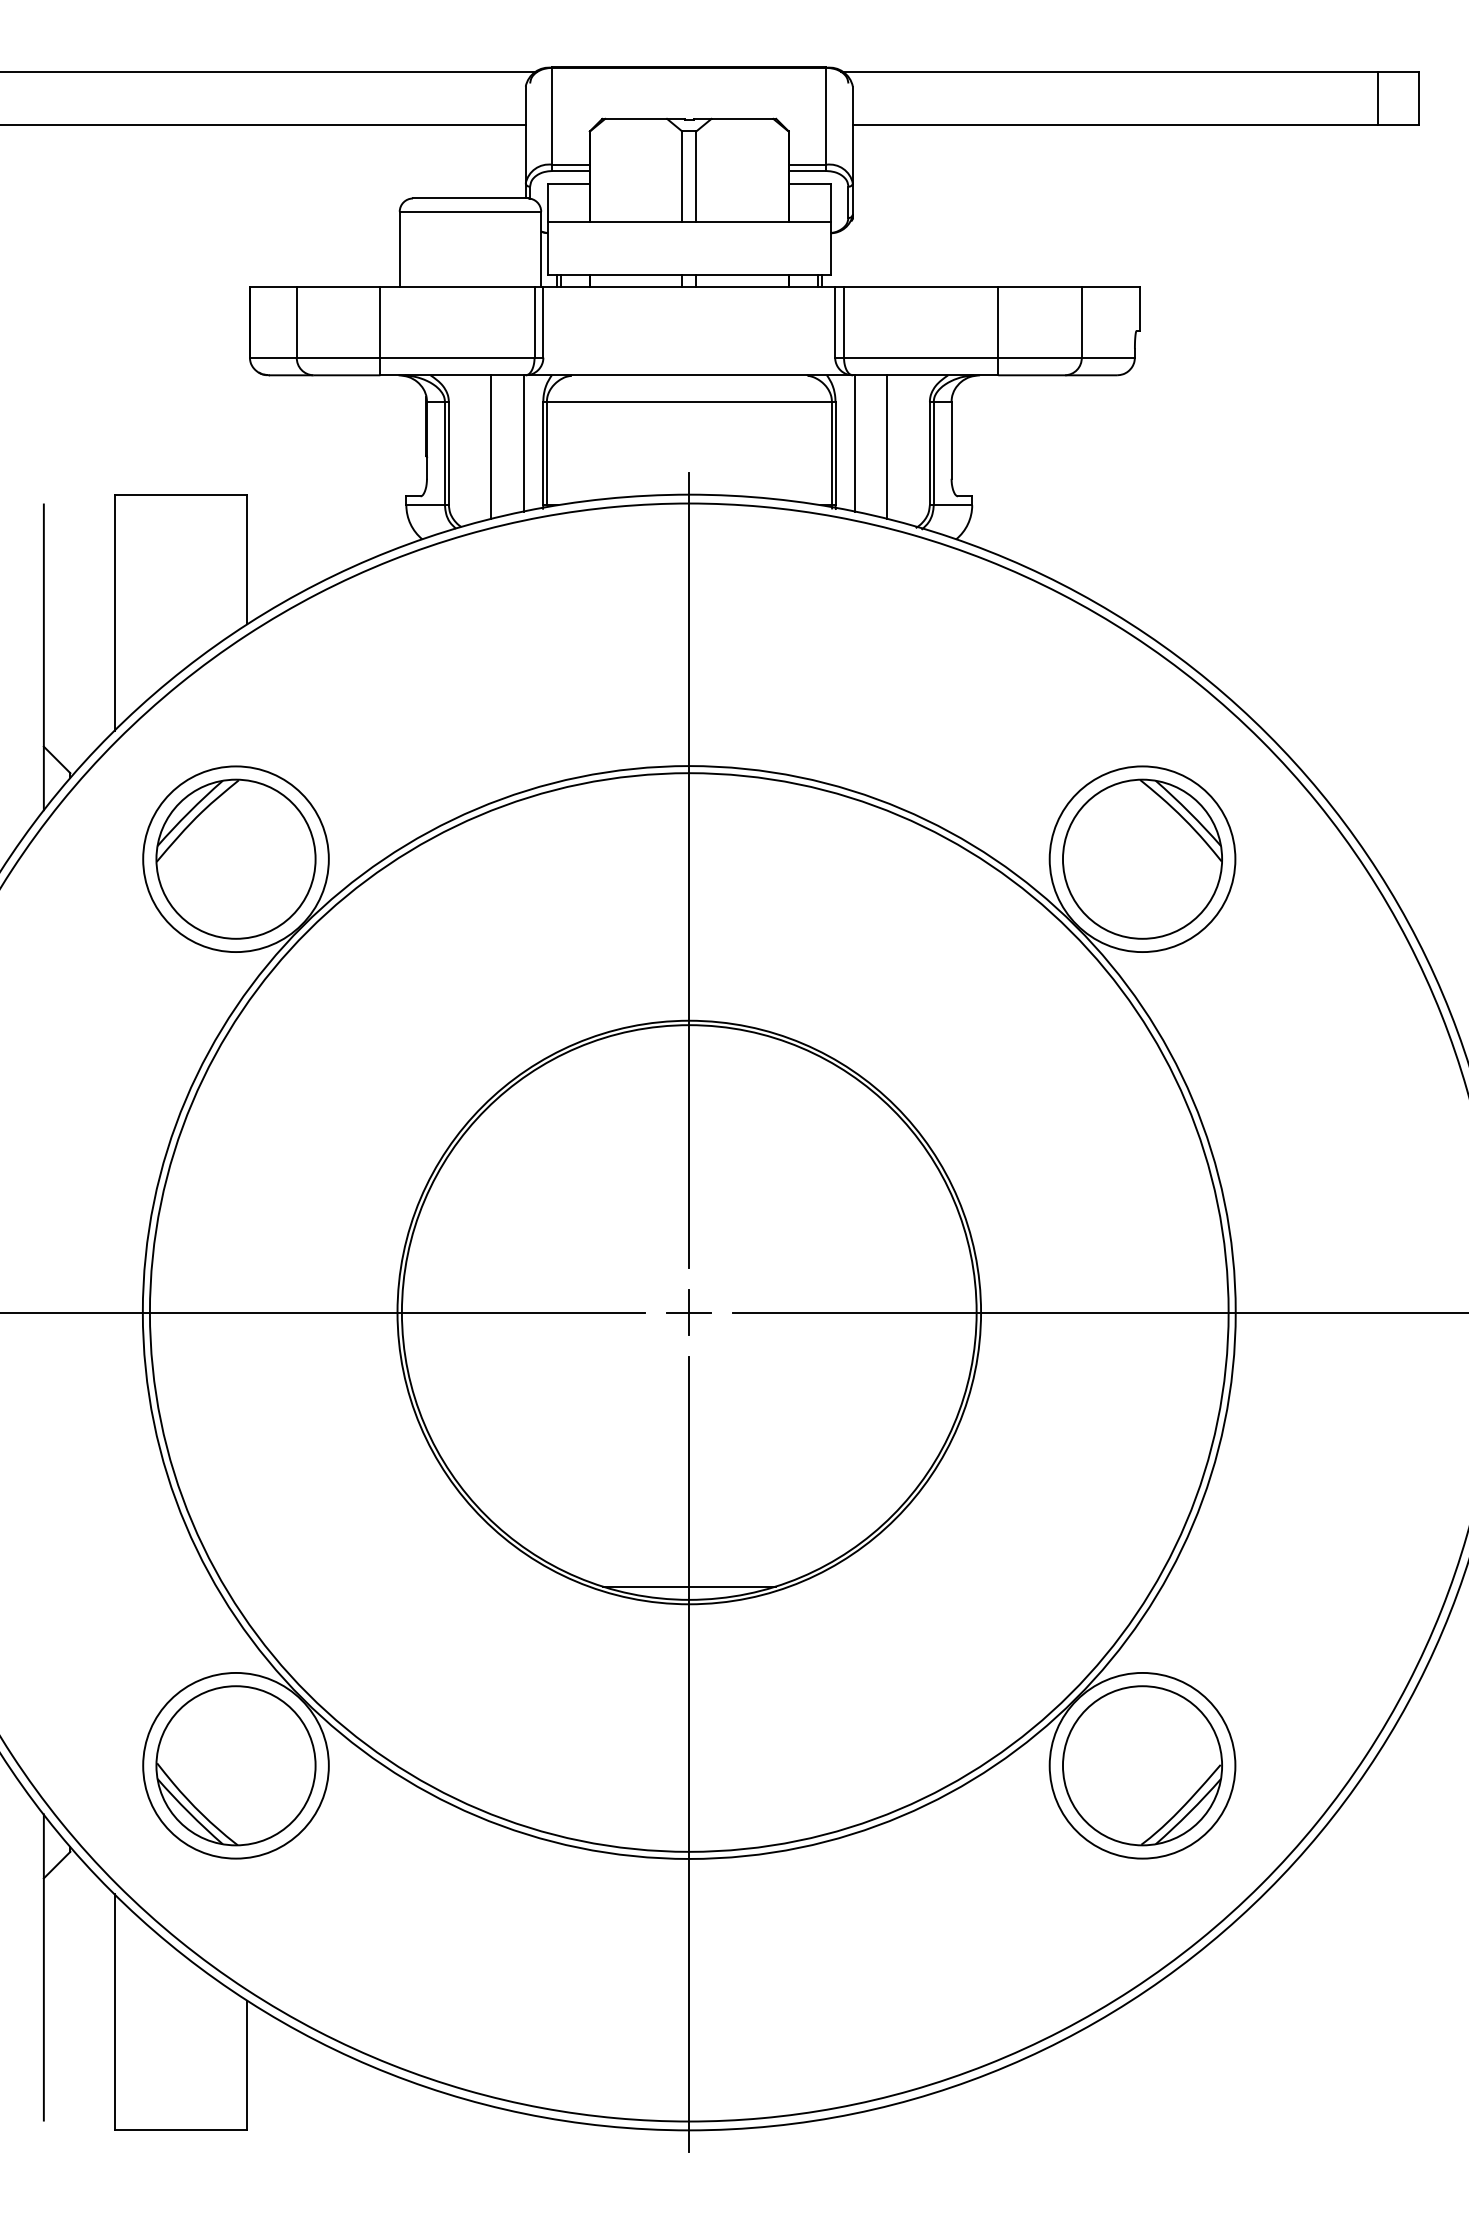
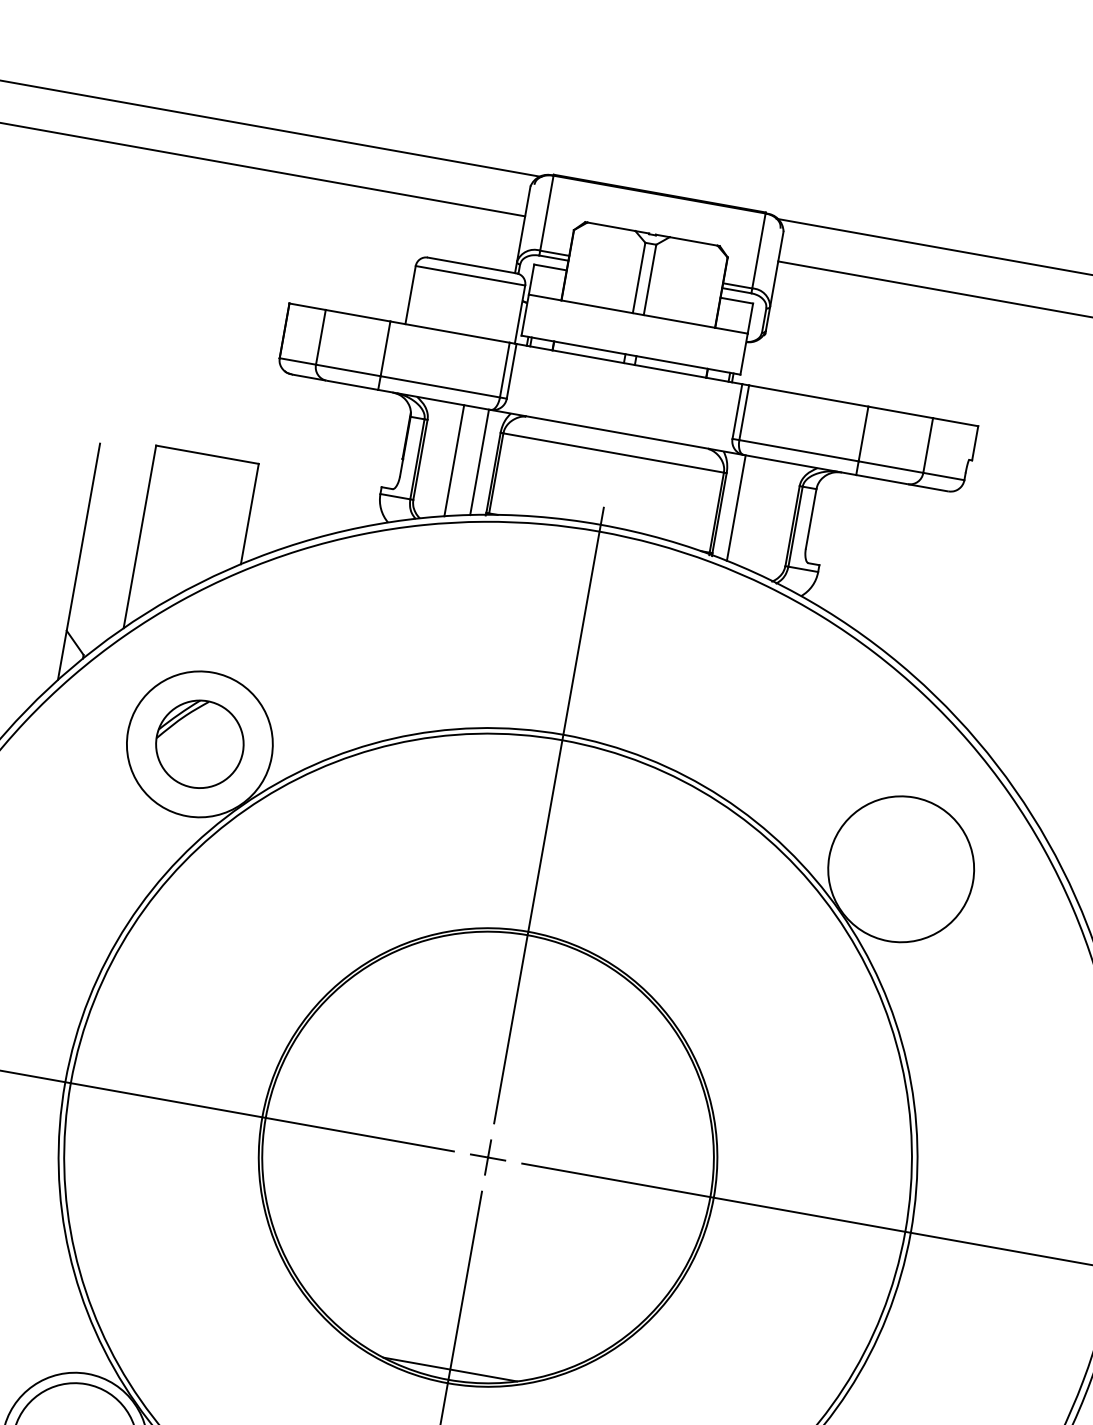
line: (887, 447) -> (760, 515), removed
part: (235, 858) -> (199, 743), size x0.7
part: (1142, 858) -> (901, 868), removed

